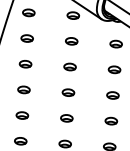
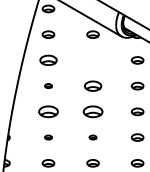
part: (27, 38) -> (48, 60), size x1.4
part: (71, 41) -> (92, 60), removed
part: (25, 63) -> (48, 85), size x0.6
part: (69, 66) -> (92, 85), size x1.4
part: (24, 89) -> (48, 111), size x1.6
part: (67, 92) -> (92, 111), size x1.6
part: (22, 115) -> (48, 137), size x0.6
part: (66, 118) -> (92, 137), size x0.6

